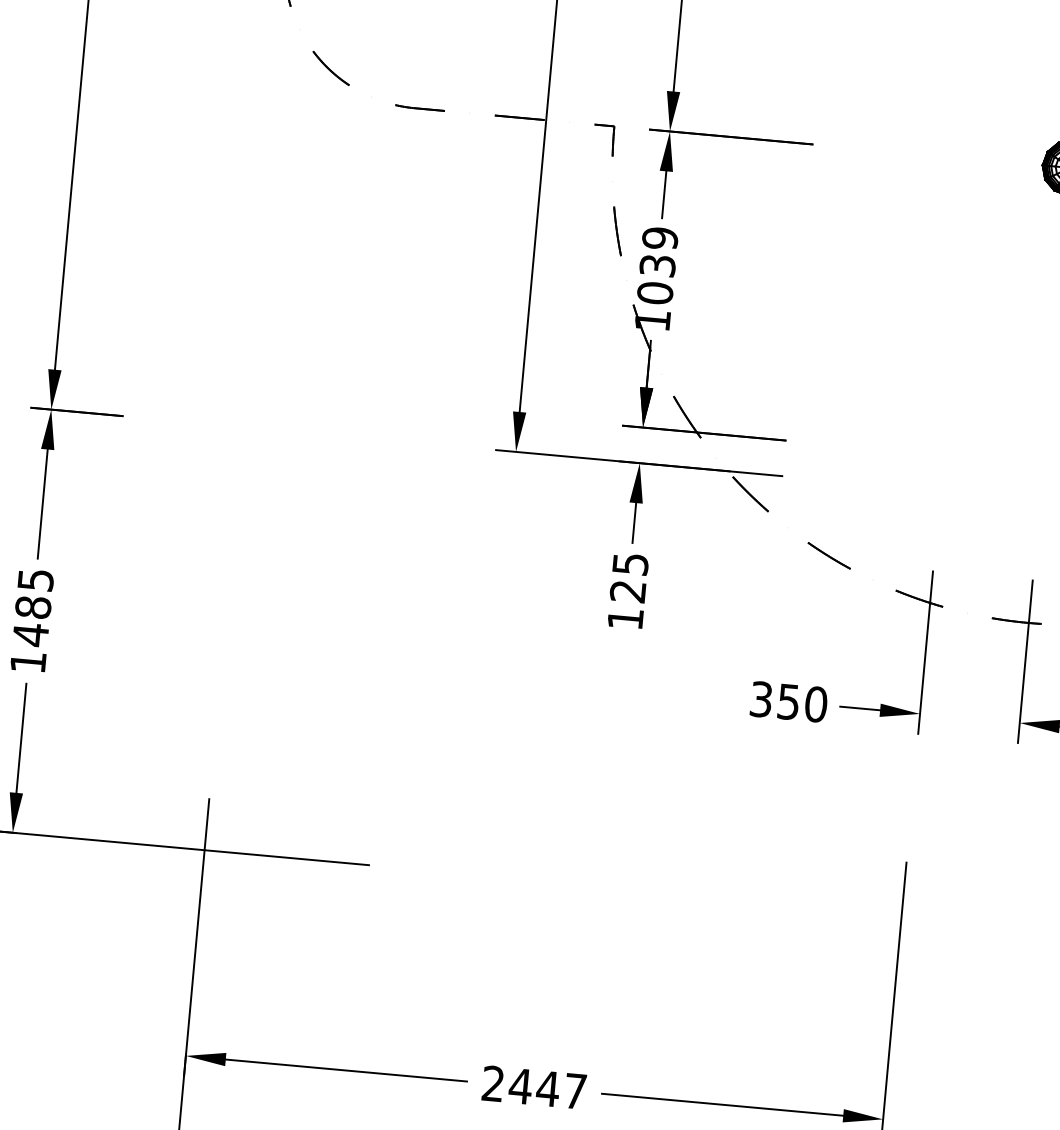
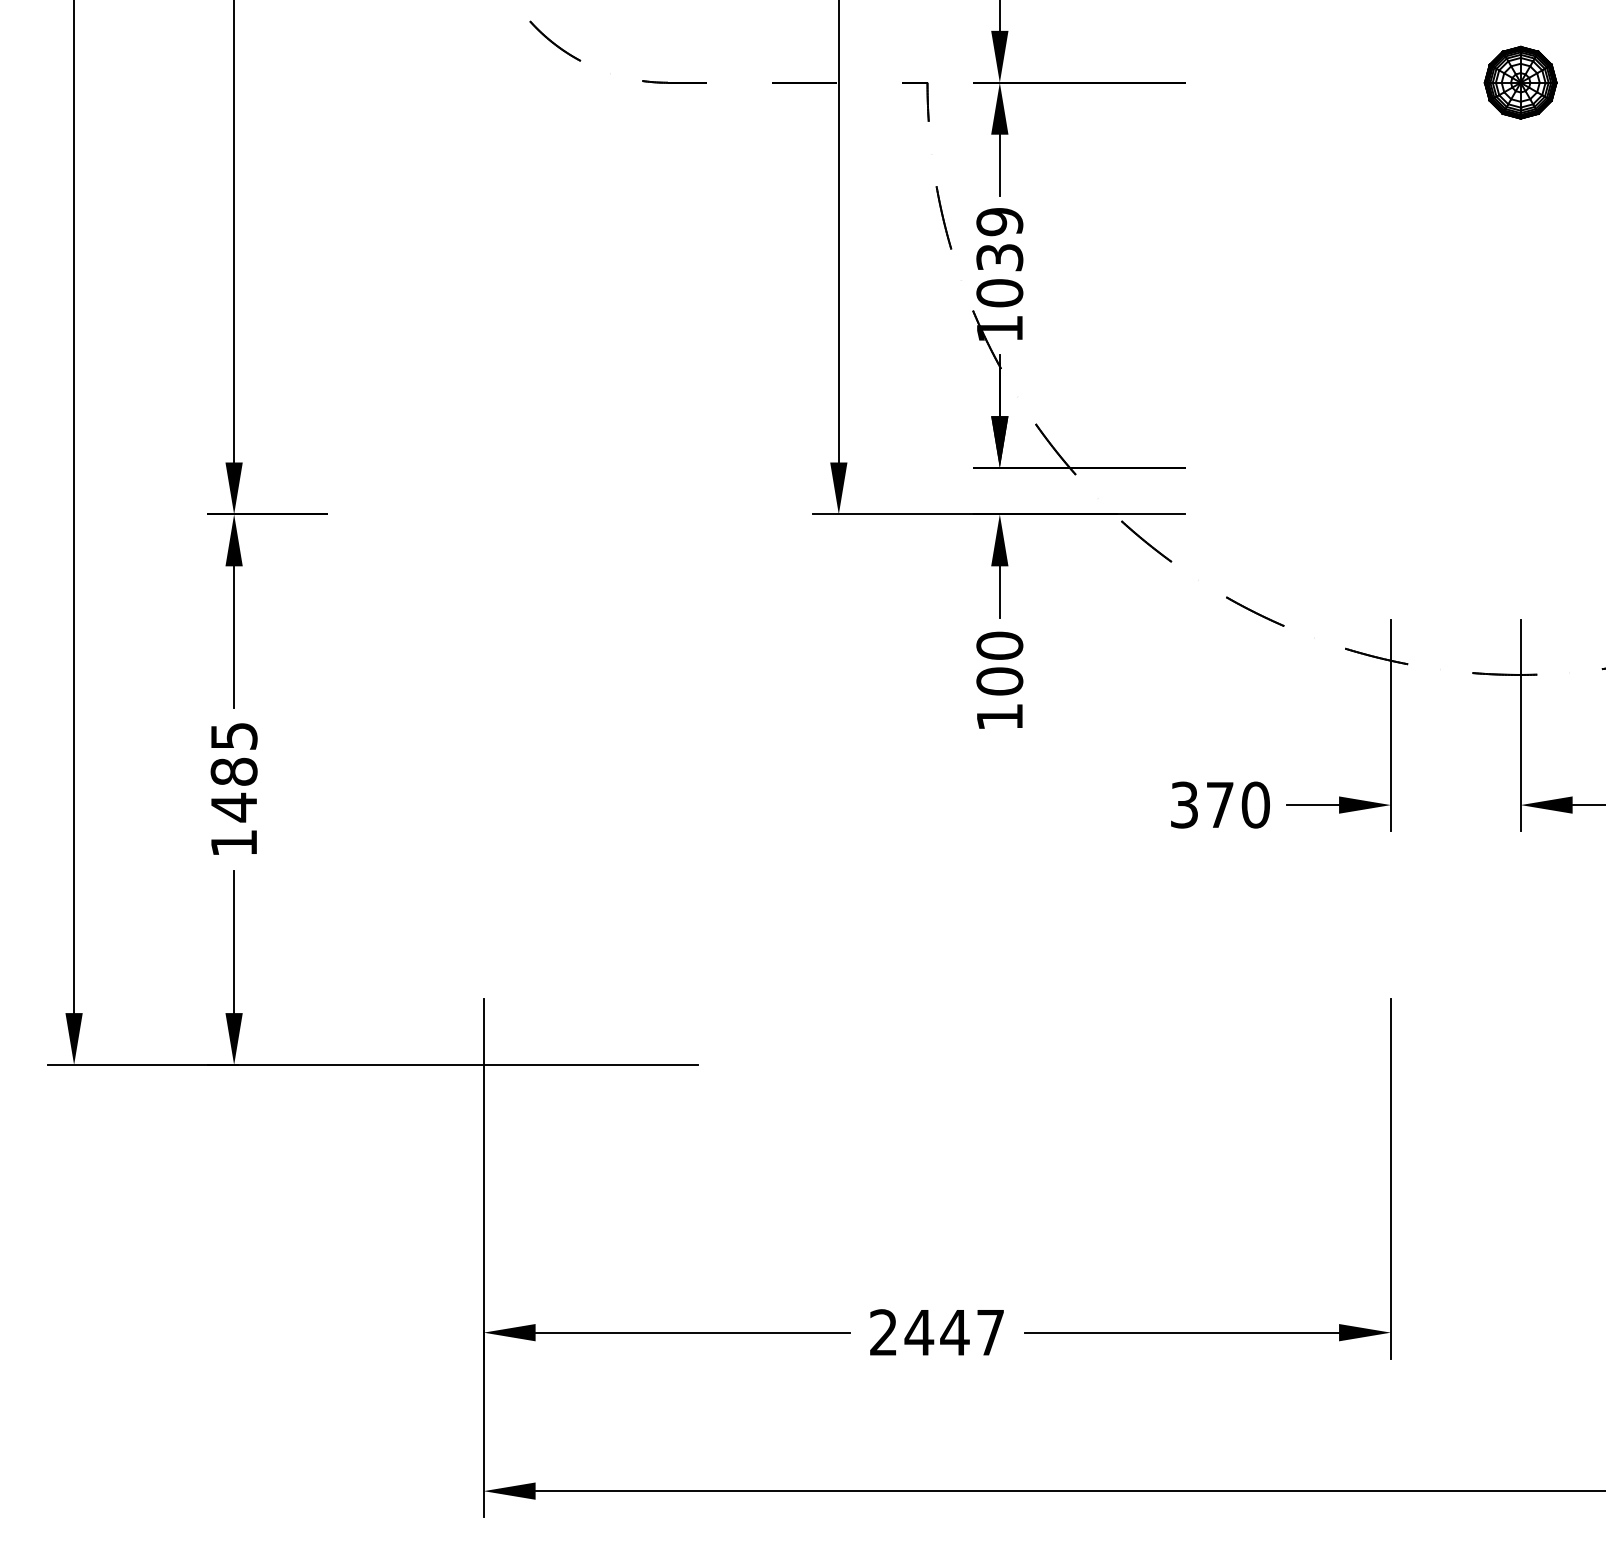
text: (629, 577) -> (999, 663), 125 -> 100
text: (788, 702) -> (1219, 805), 350 -> 370

